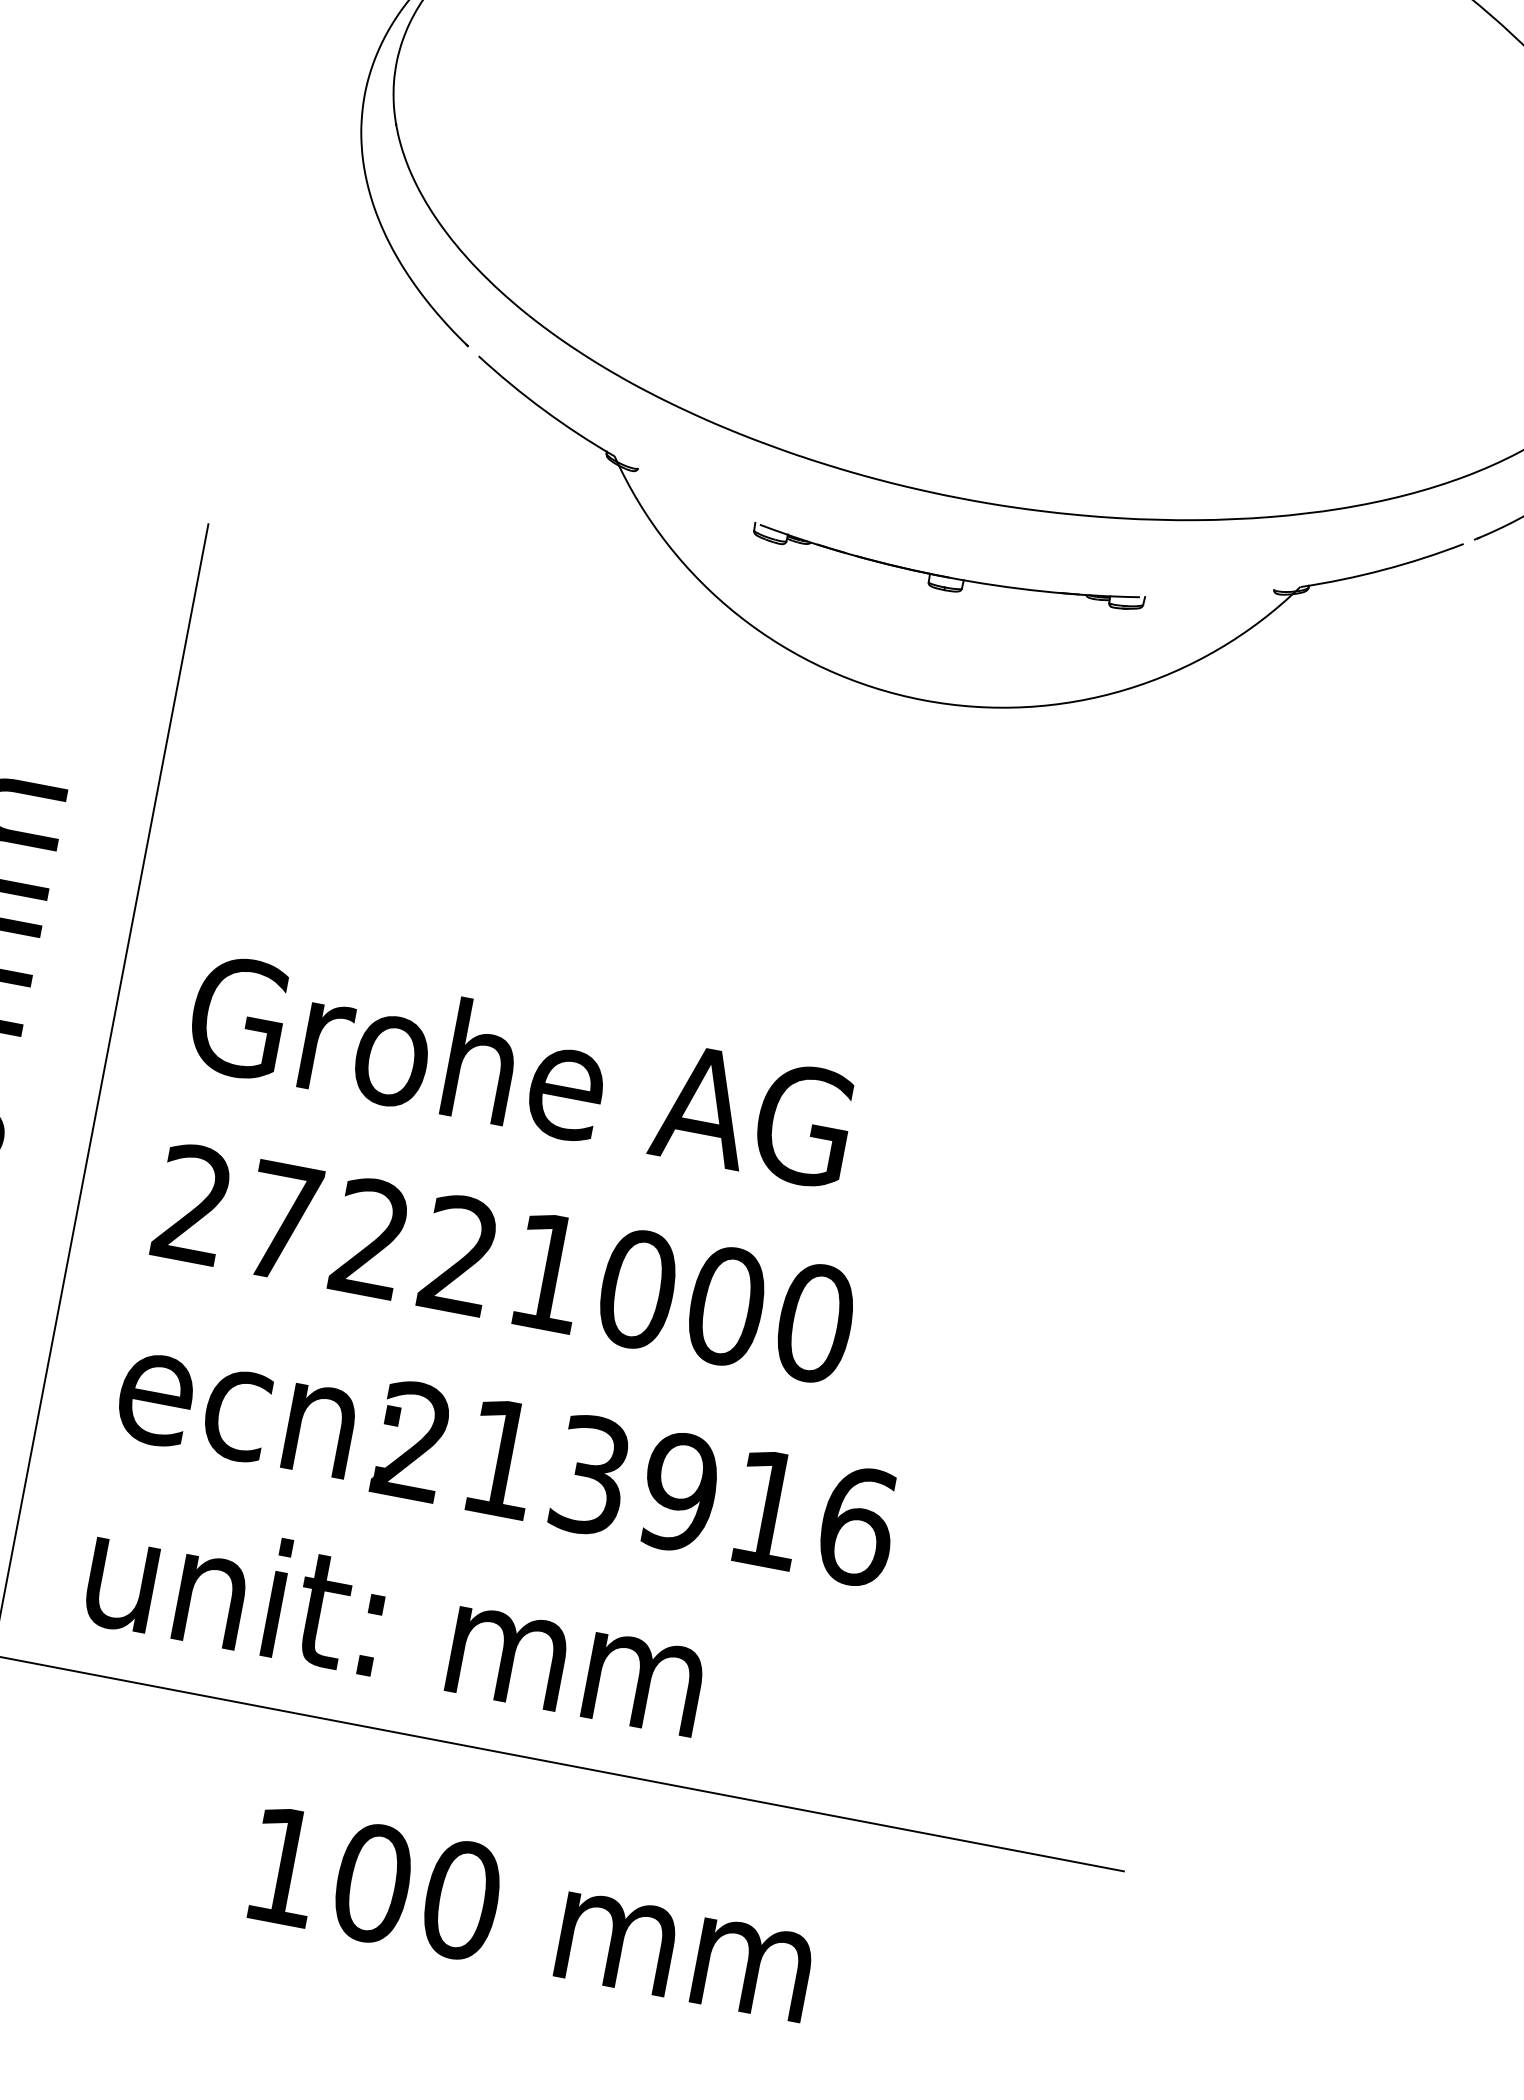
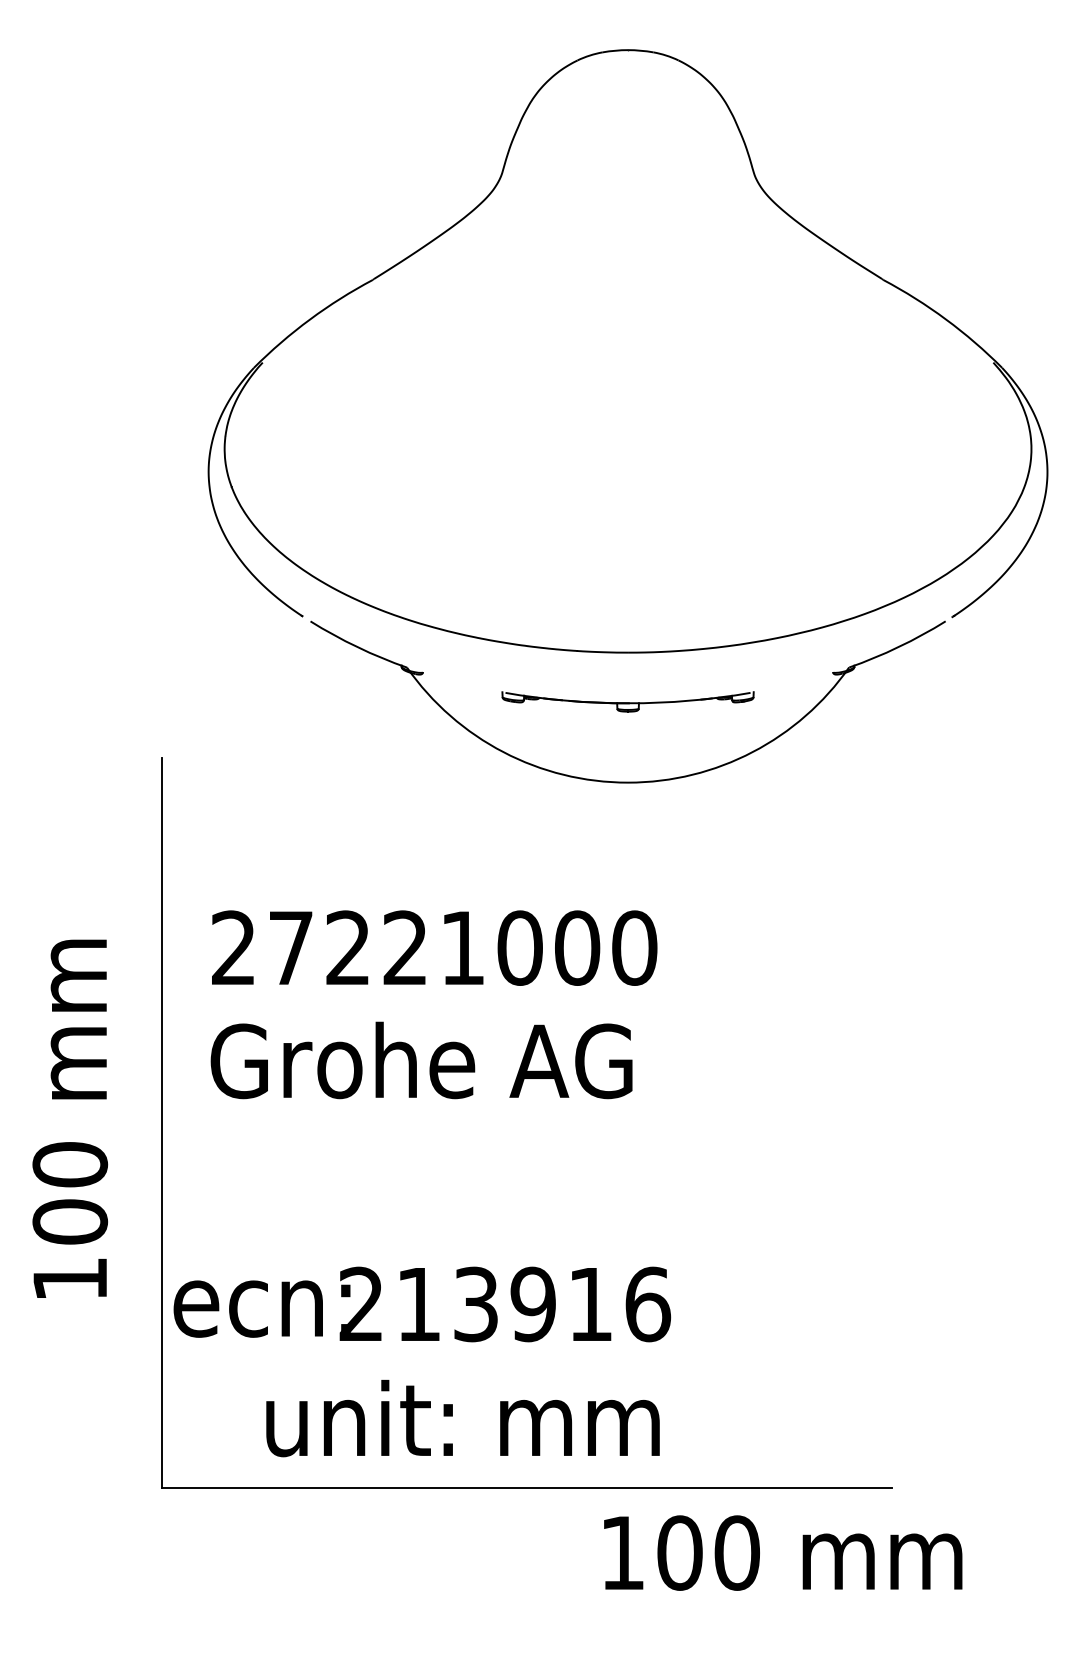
text: (504, 1263) -> (434, 947), moved
text: (507, 1459) -> (422, 1304), moved
text: (396, 1621) -> (462, 1418), moved
text: (533, 1913) -> (783, 1552), moved

